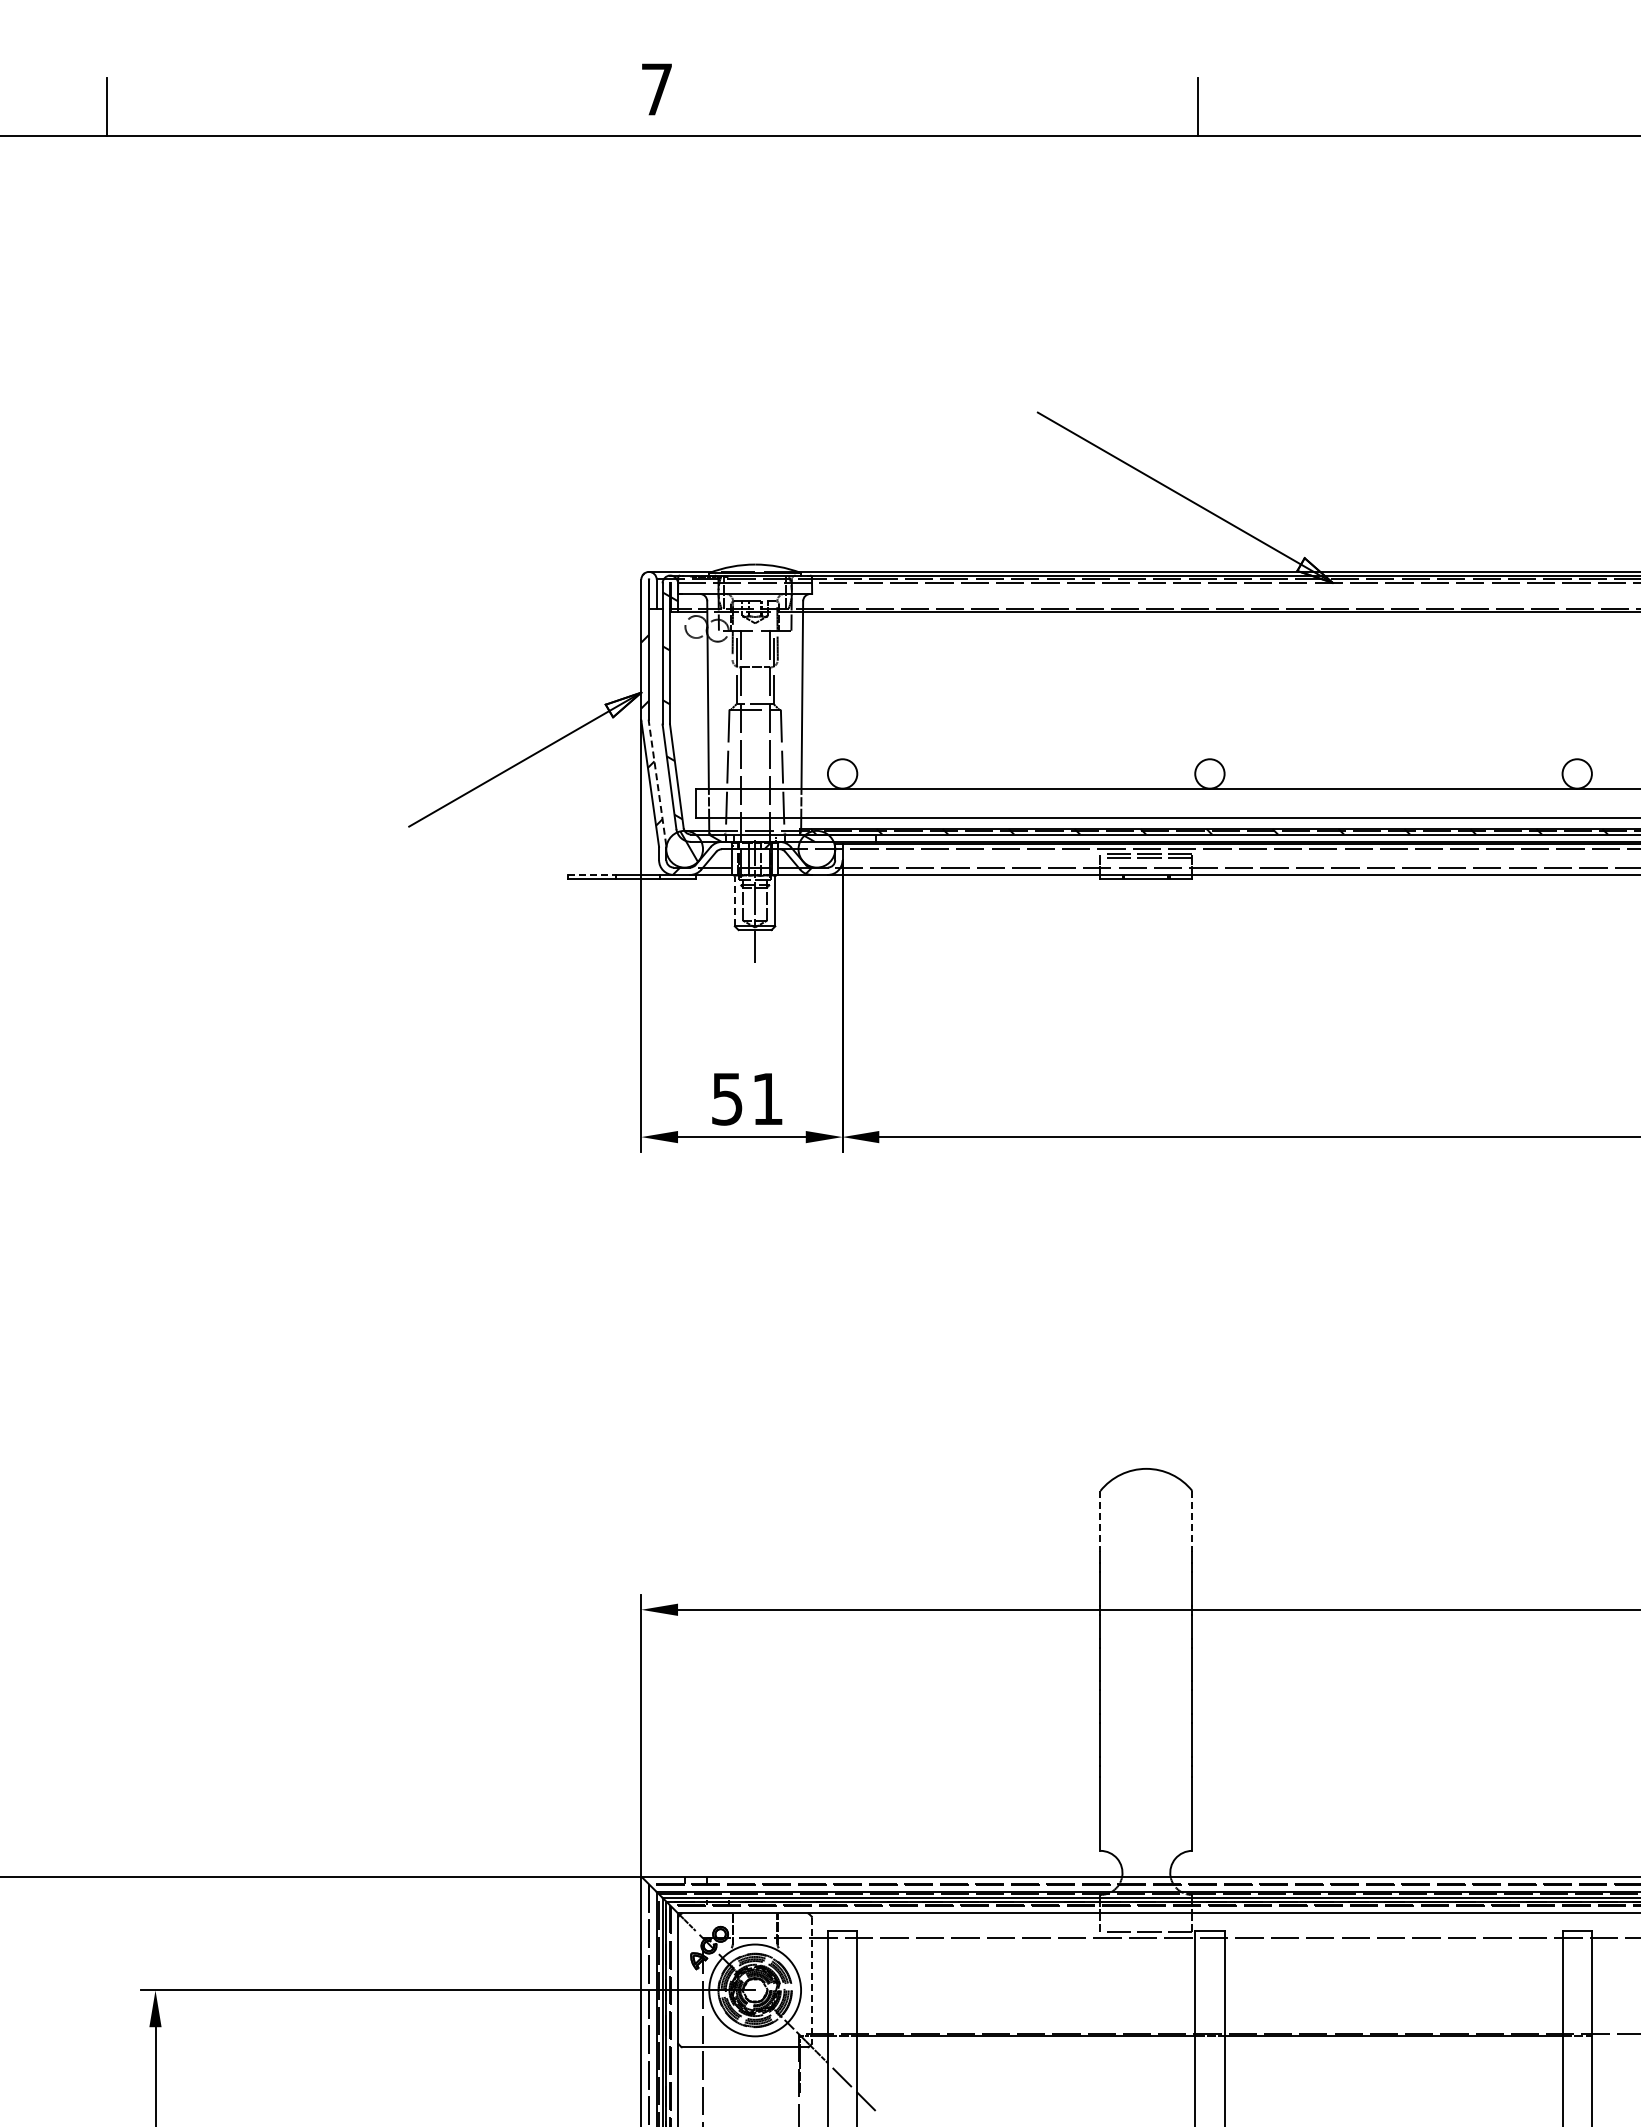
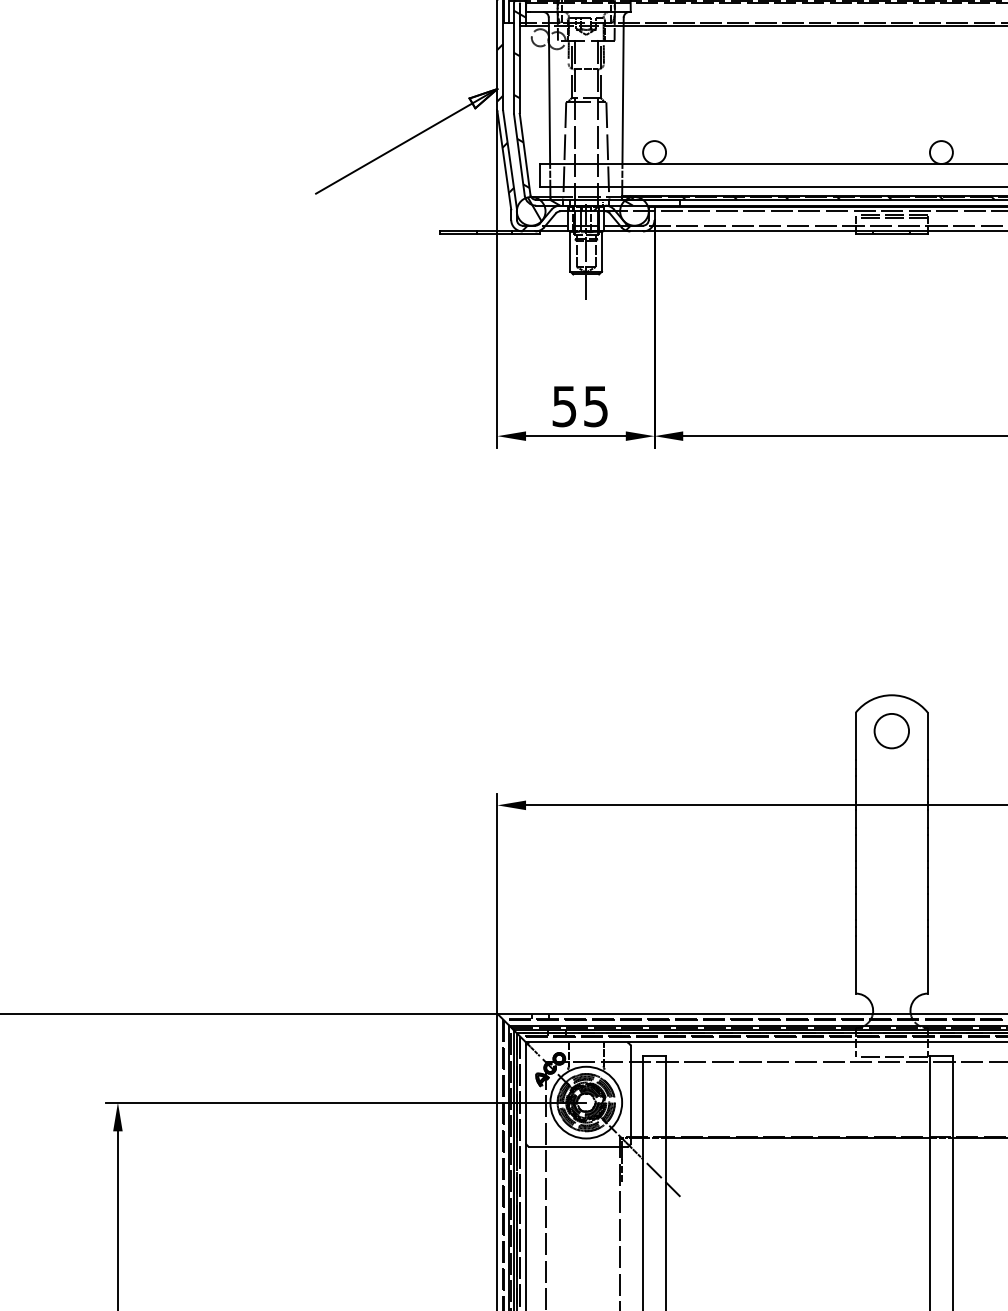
line: (657, 782) -> (509, 159), dashed -> solid
line: (591, 874) -> (458, 231), dashed -> solid
line: (734, 901) -> (570, 252), dashed -> solid
text: (767, 1099) -> (595, 406), 51 -> 55
circle: (1146, 1514) -> (891, 730), added
line: (1100, 1521) -> (855, 736), dashed -> solid
line: (1192, 1521) -> (927, 736), dashed -> solid
line: (812, 1980) -> (631, 1094), dashed -> solid

